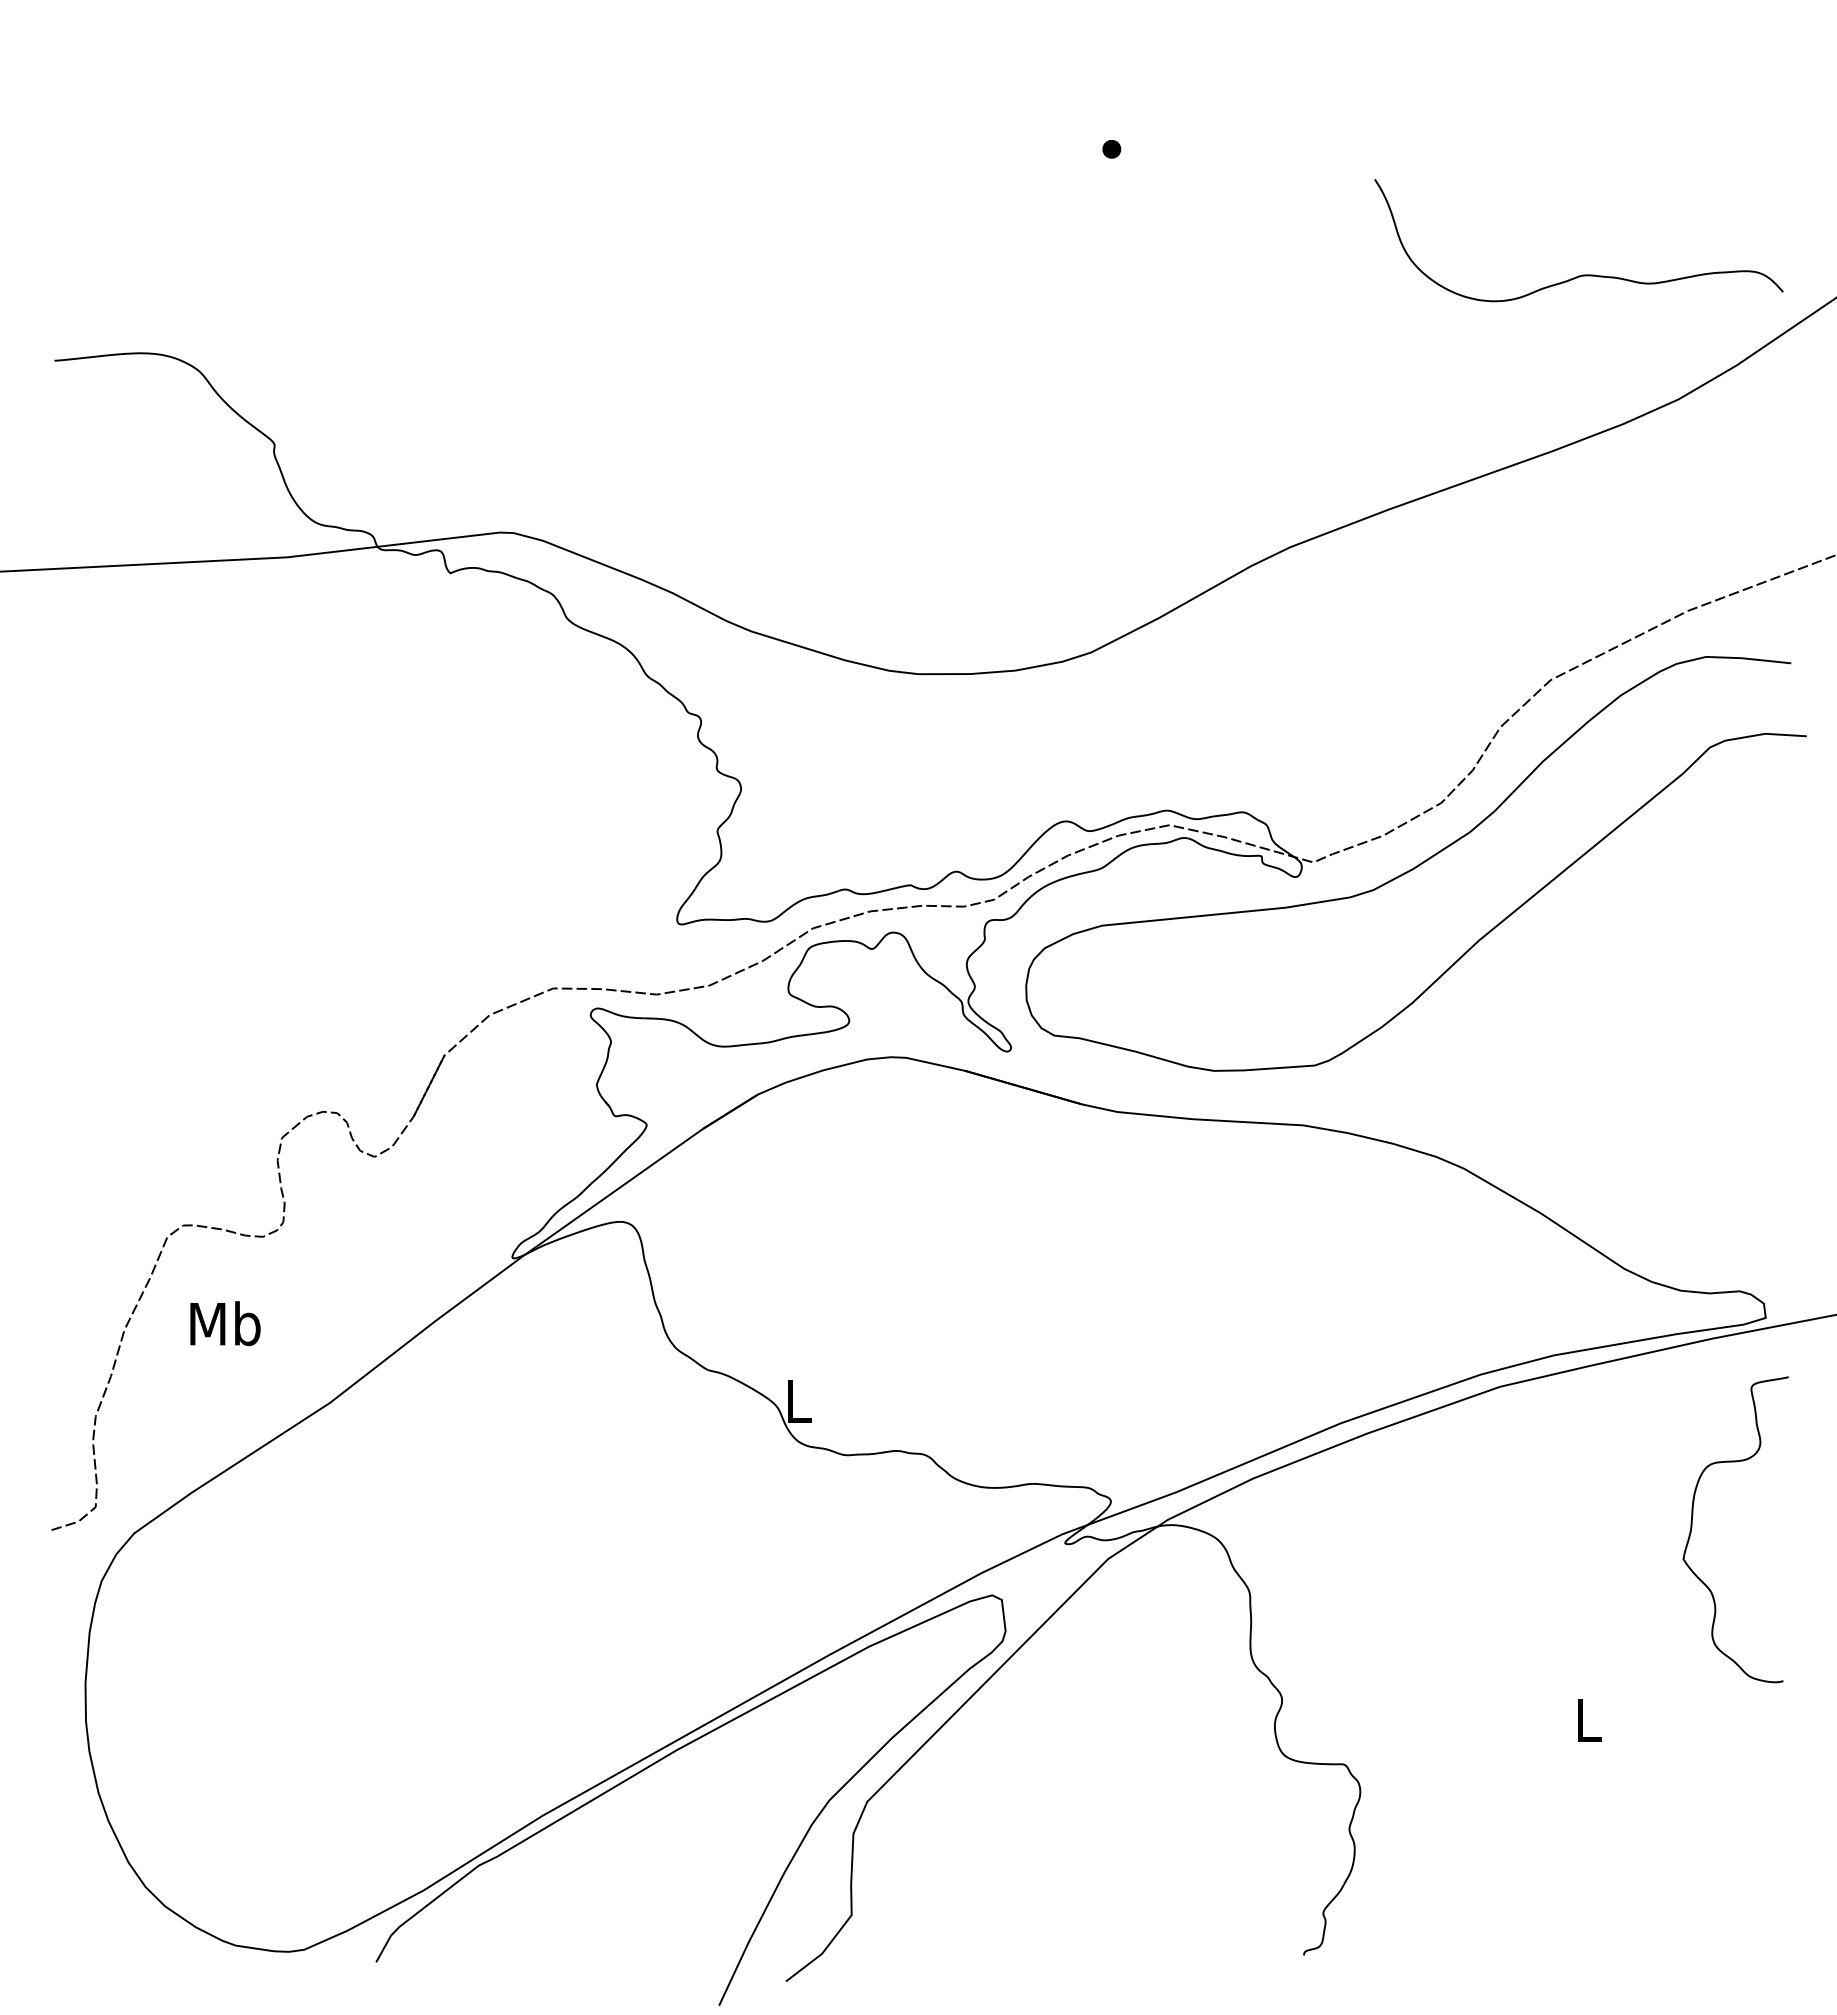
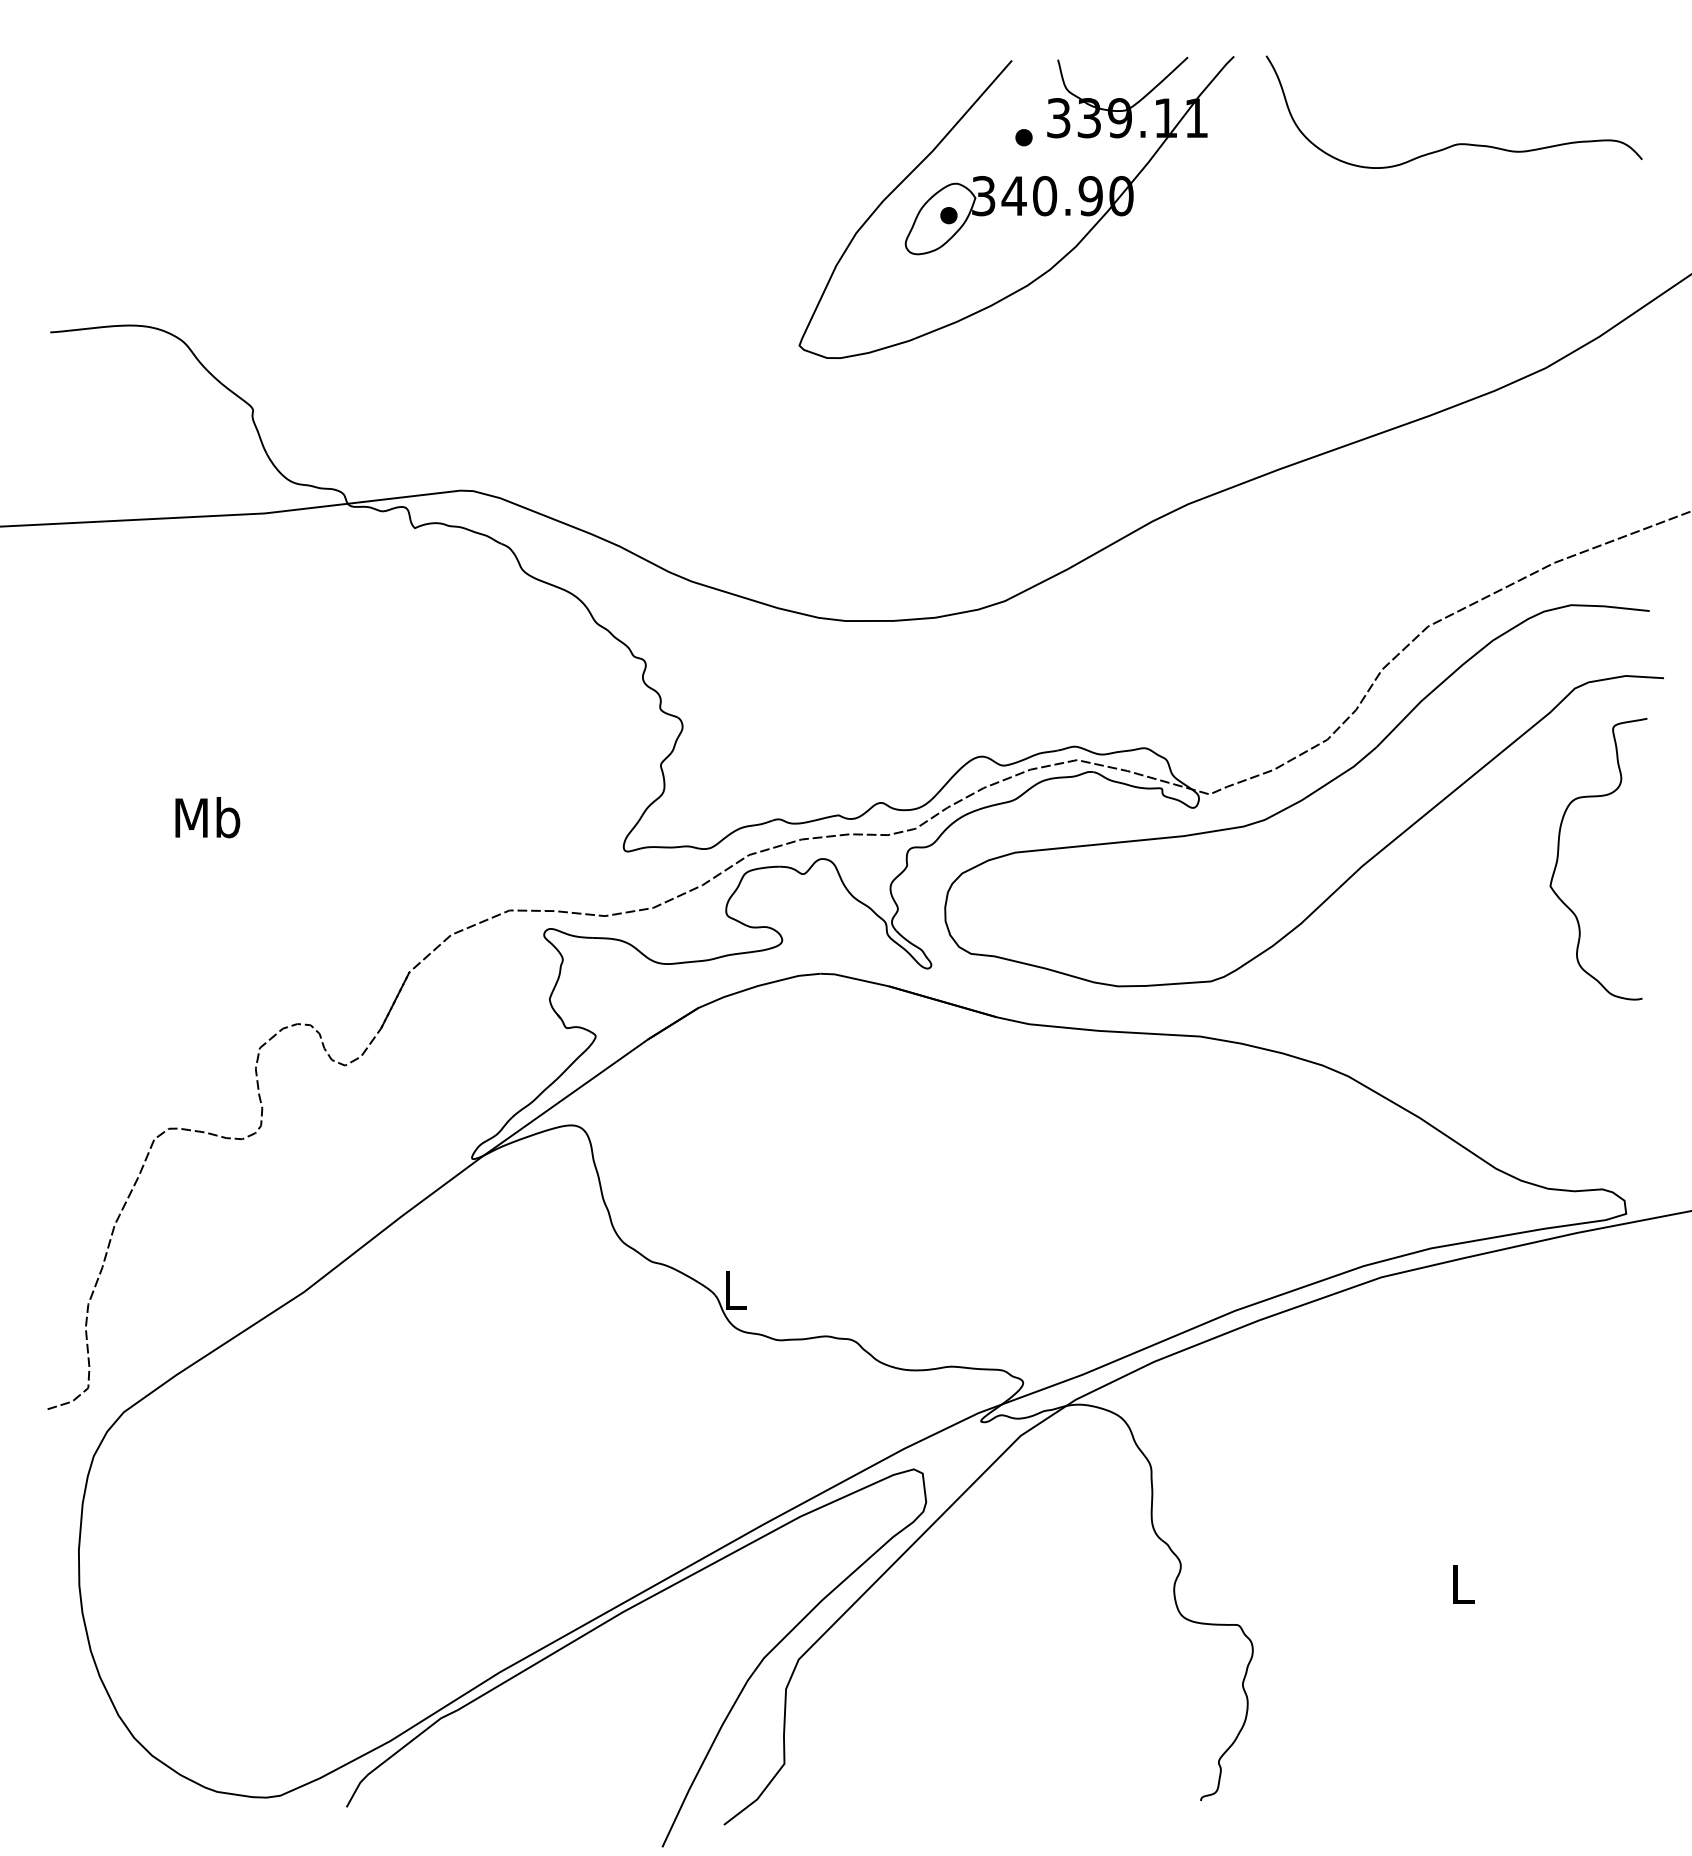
part: (1103, 224) -> (1016, 206), added
curve: (1582, 274) -> (1457, 143), moved
text: (225, 1323) -> (207, 817), moved
part: (1692, 1528) -> (1558, 858), moved

